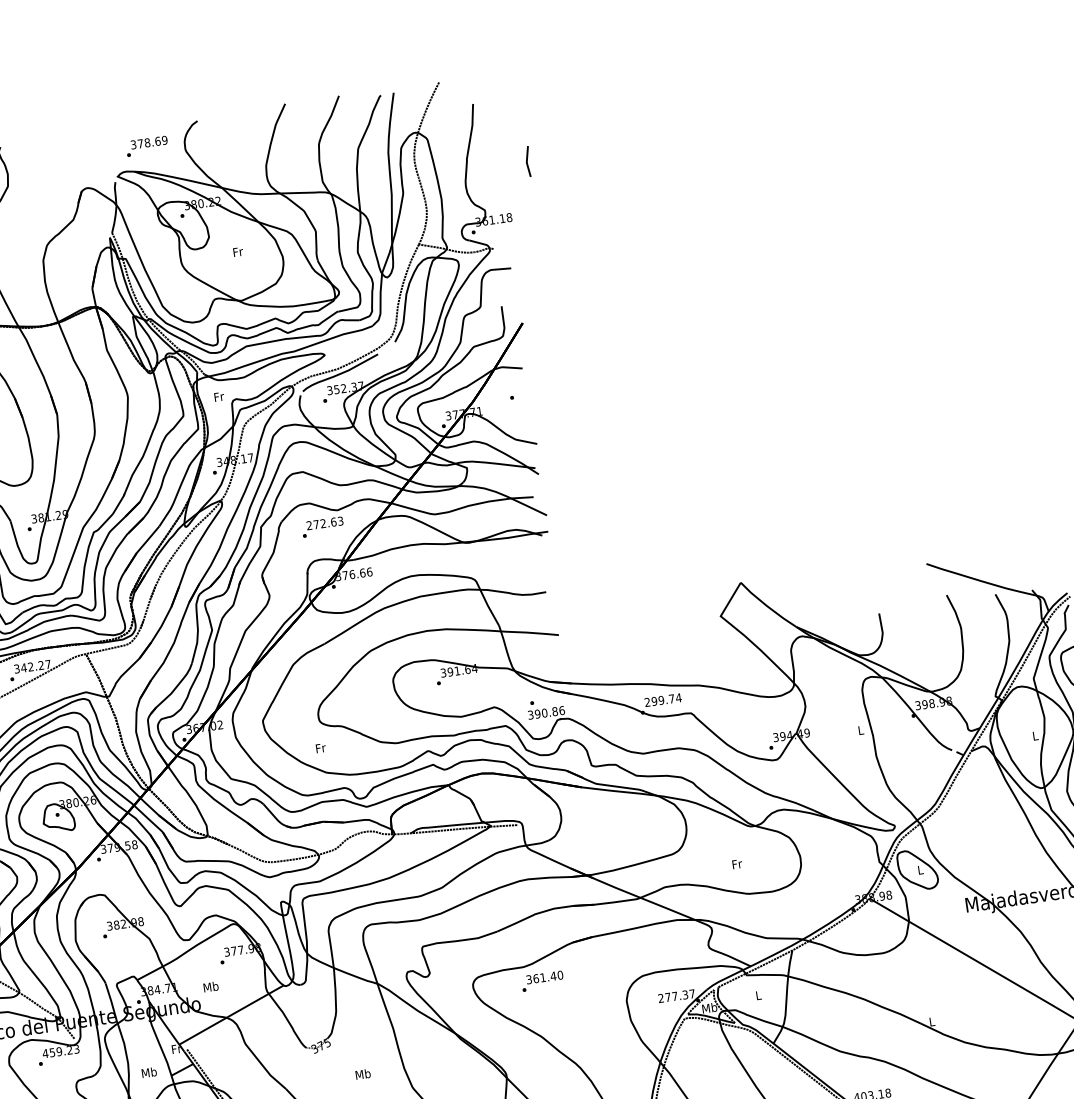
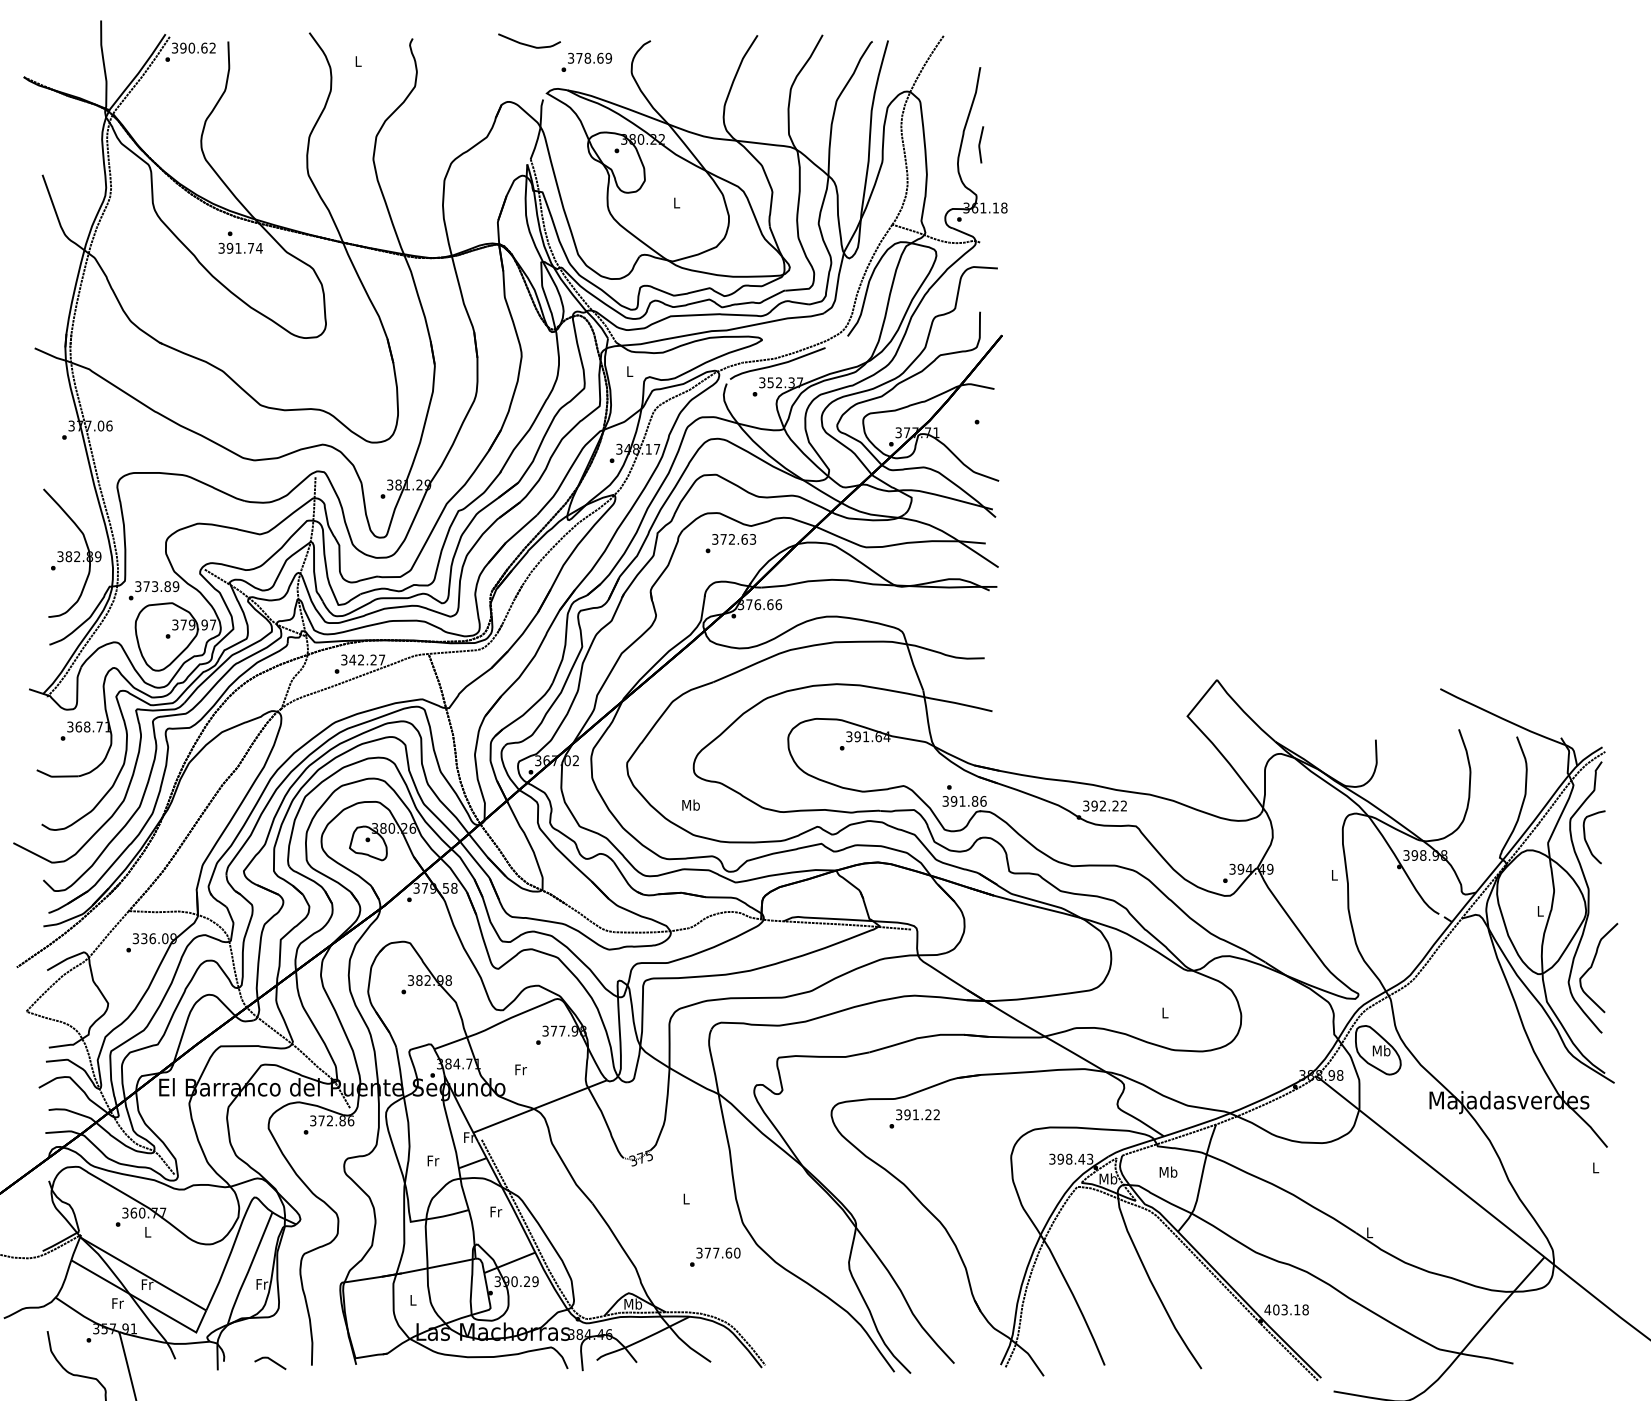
curve: (97, 138) -> (529, 44), added
line: (527, 161) -> (980, 144), moved
text: (237, 251) -> (676, 202), Fr -> L
text: (219, 396) -> (630, 371), Fr -> L
text: (309, 525) -> (715, 539), 272.63 -> 372.63
text: (663, 699) -> (1105, 805), 299.74 -> 392.22
text: (544, 713) -> (962, 801), 390.86 -> 391.86
text: (320, 747) -> (690, 804), Fr -> Mb
text: (737, 863) -> (1165, 1012), Fr -> L
text: (920, 869) -> (1381, 1050), L -> Mb
text: (548, 976) -> (922, 1114), 361.40 -> 391.22
text: (210, 986) -> (520, 1069), Mb -> Fr
text: (758, 994) -> (1168, 1171), L -> Mb
text: (676, 995) -> (1071, 1158), 277.37 -> 398.43
text: (60, 1051) -> (331, 1120), 459.23 -> 372.86
text: (148, 1072) -> (432, 1160), Mb -> Fr
text: (363, 1073) -> (686, 1198), Mb -> L

